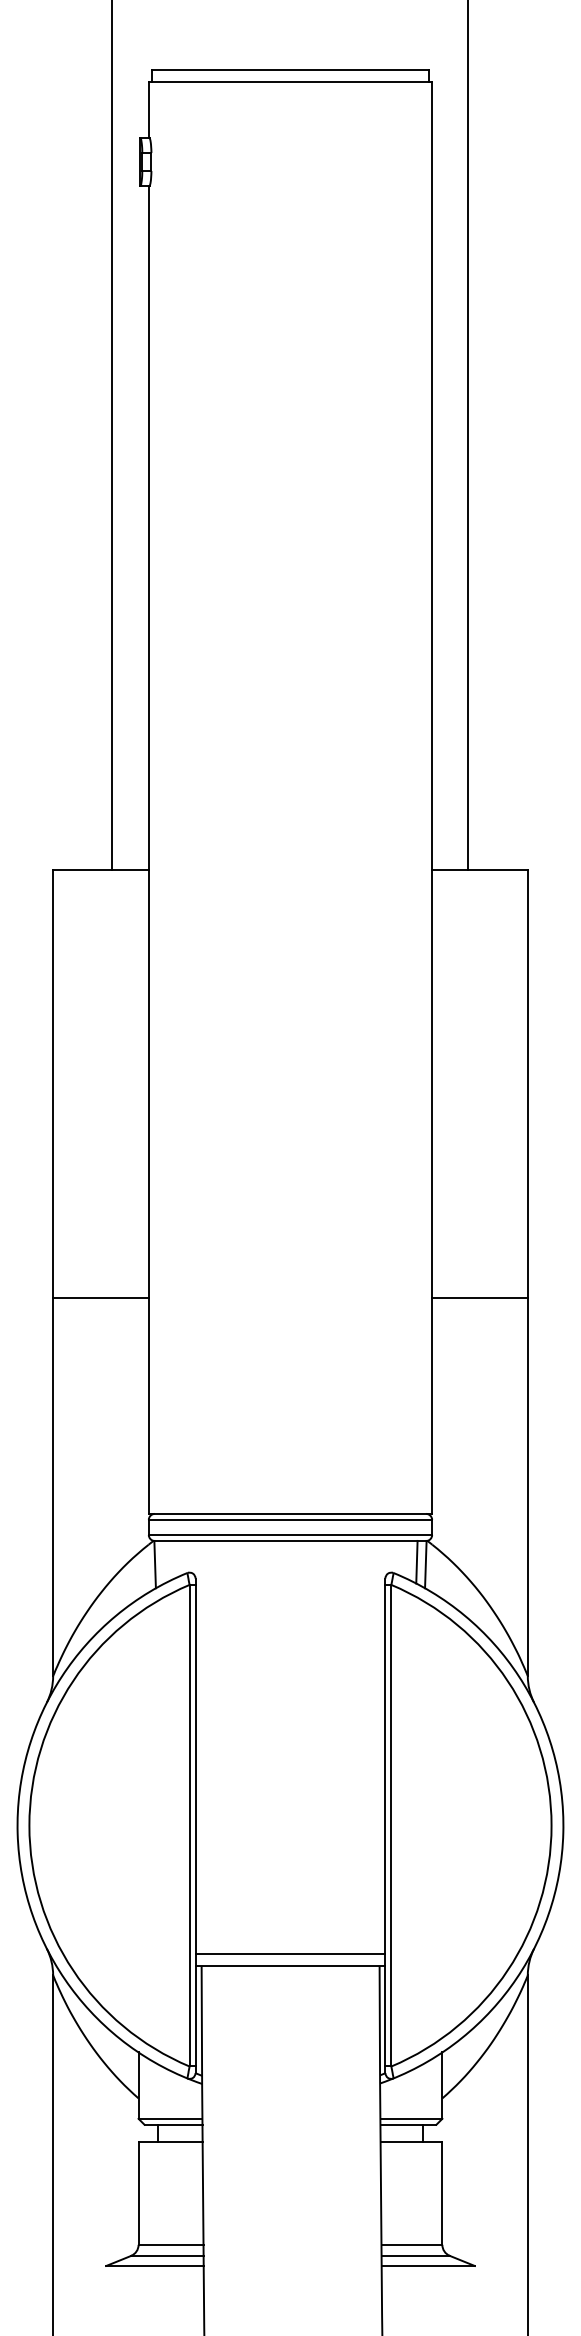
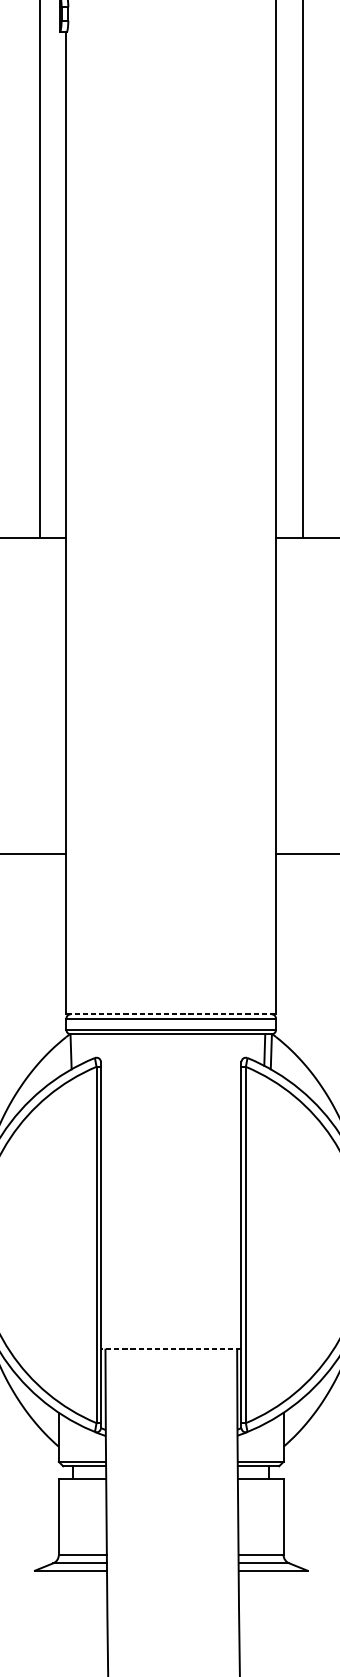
line: (290, 1513) -> (171, 1013), solid -> dashed
line: (290, 1954) -> (171, 1340), removed
line: (290, 1965) -> (171, 1348), solid -> dashed

